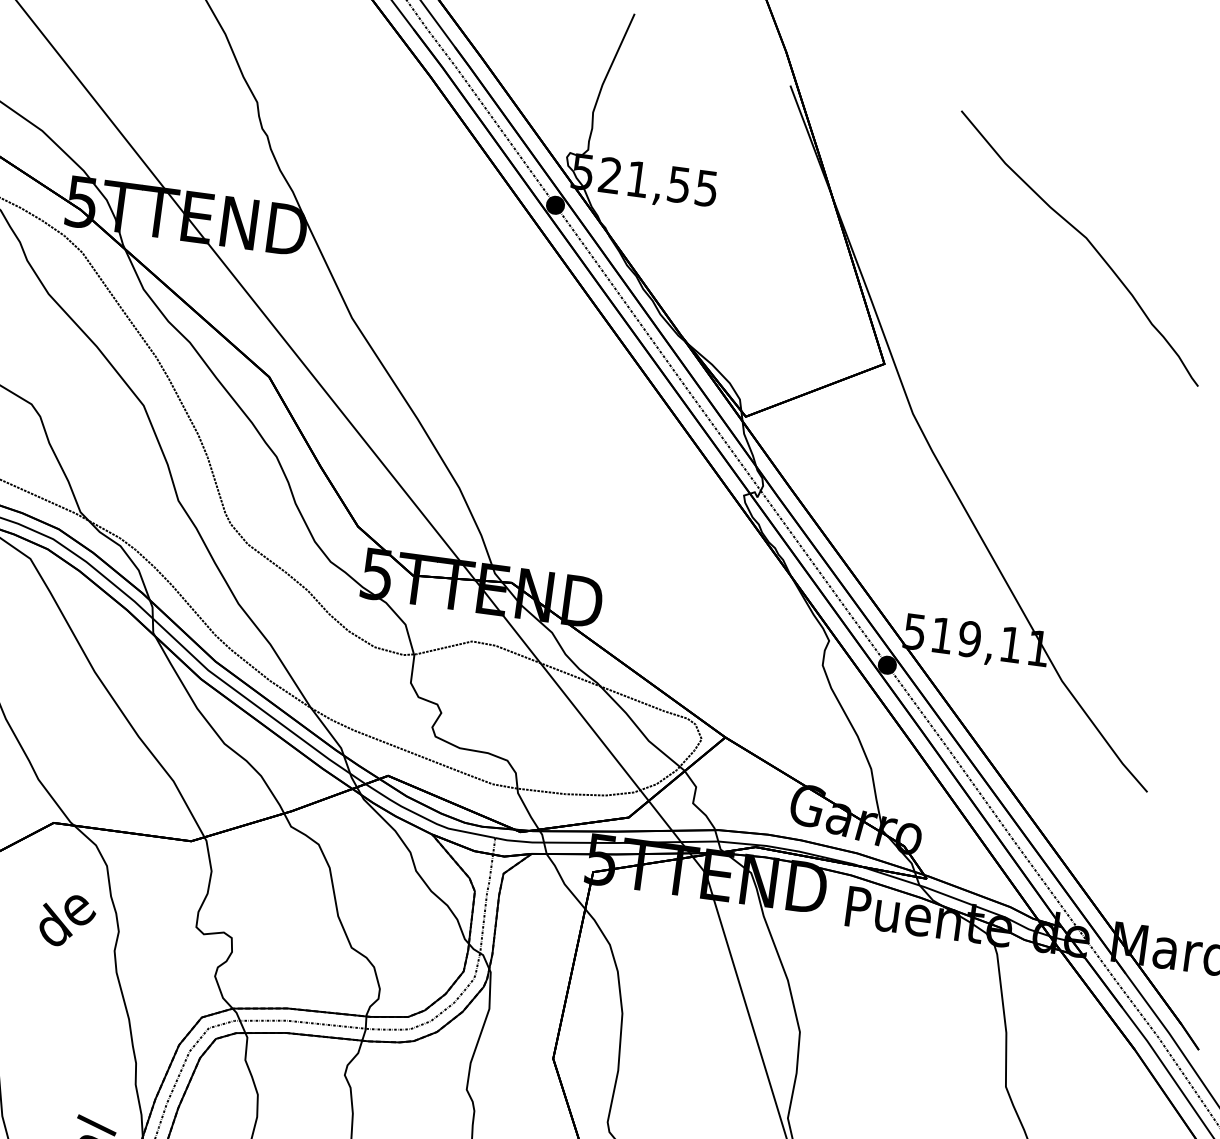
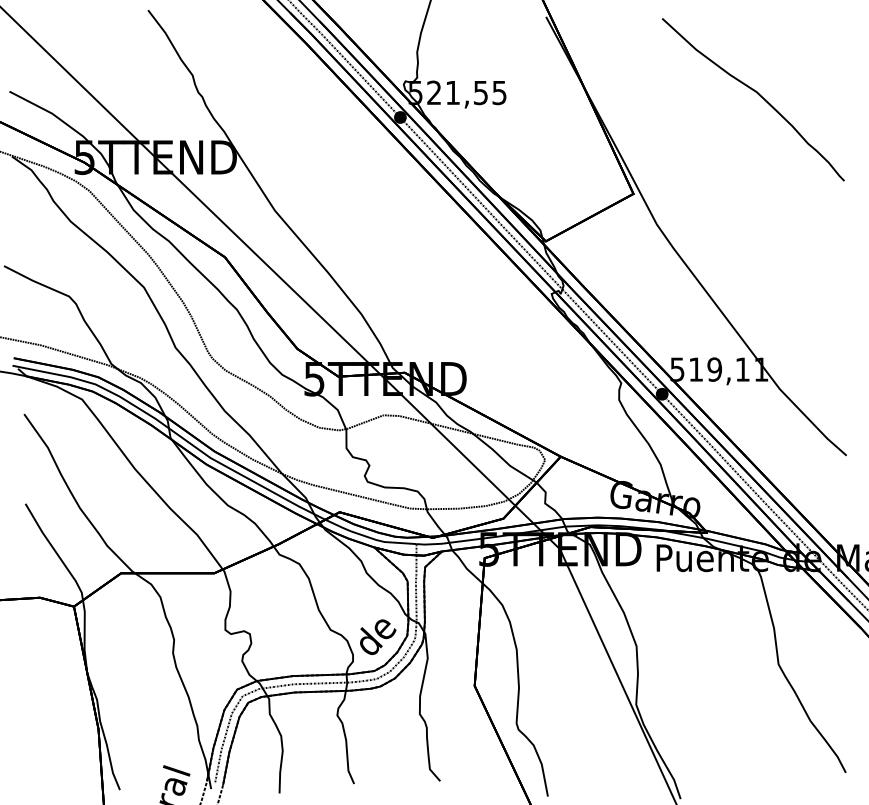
text: (68, 919) -> (378, 636), moved

